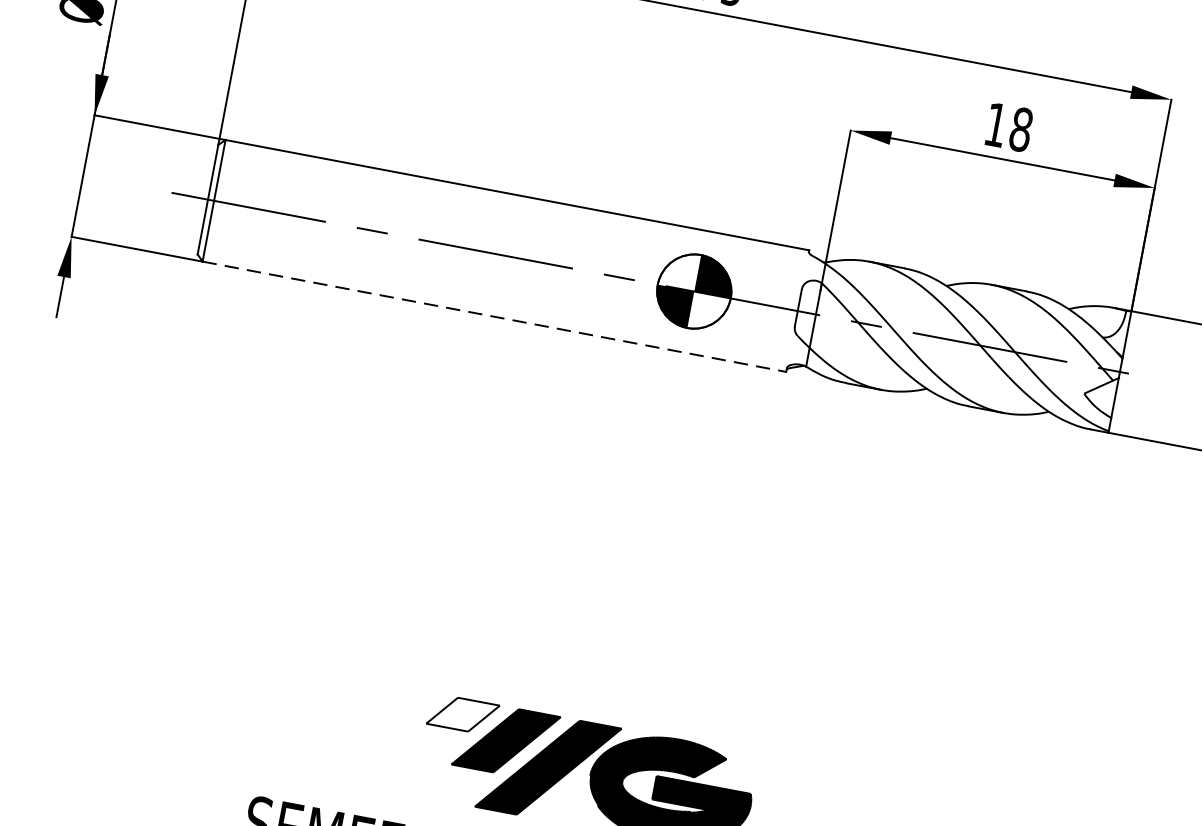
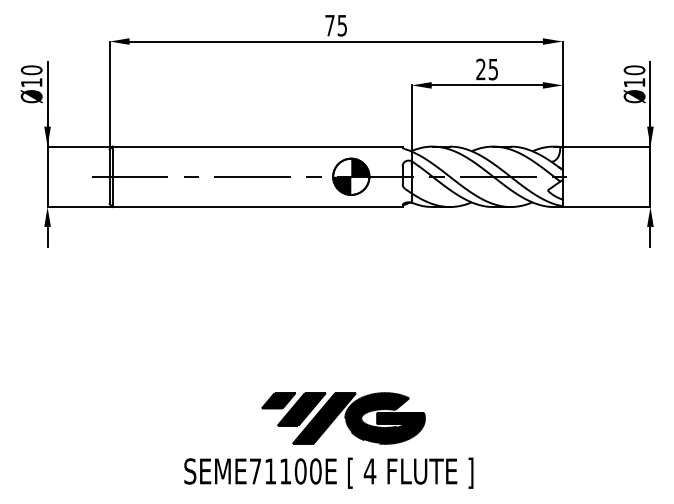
text: (1009, 127) -> (487, 69), 18 -> 25
line: (495, 318) -> (258, 207), dashed -> solid
fill: (462, 713) -> (278, 400), added

